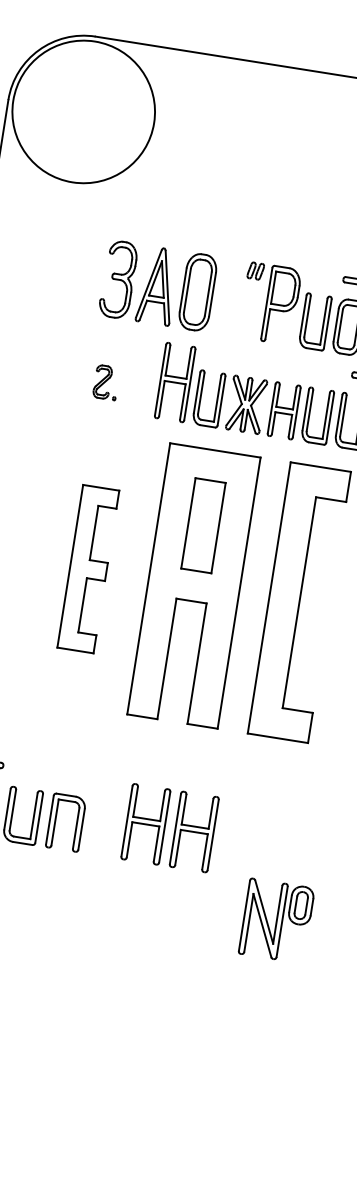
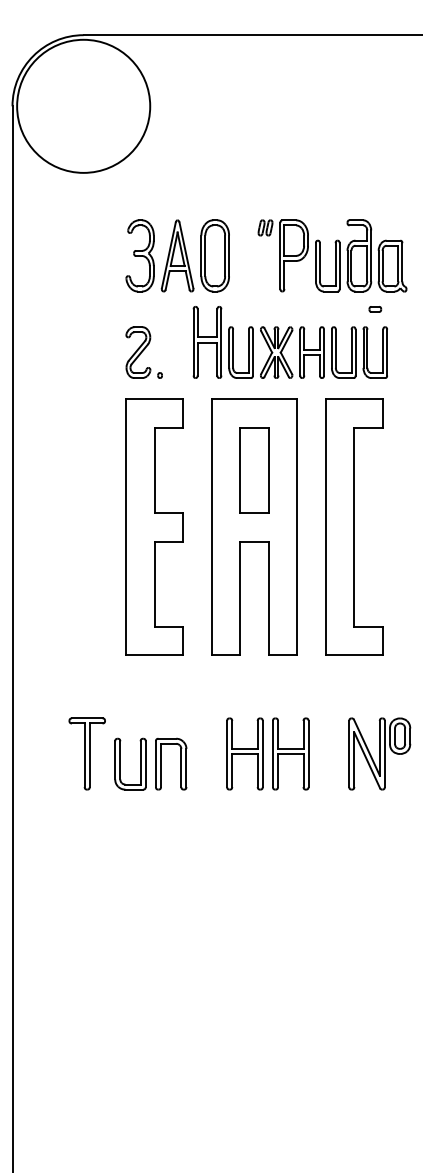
part: (105, 382) -> (143, 352), size x1.67
part: (88, 568) -> (154, 526), size x1.67
part: (276, 920) -> (379, 753), moved

